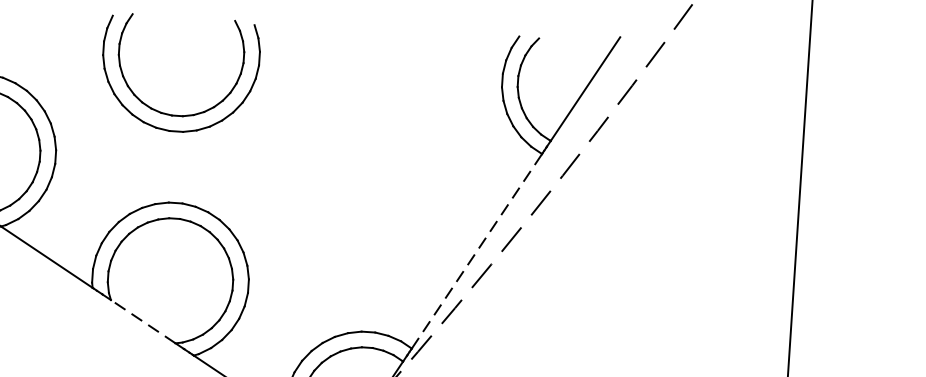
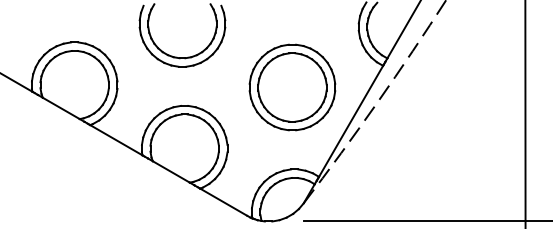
part: (374, 182) -> (292, 87), added
line: (477, 249) -> (351, 120), dashed -> solid
line: (141, 320) -> (170, 171), dashed -> solid

